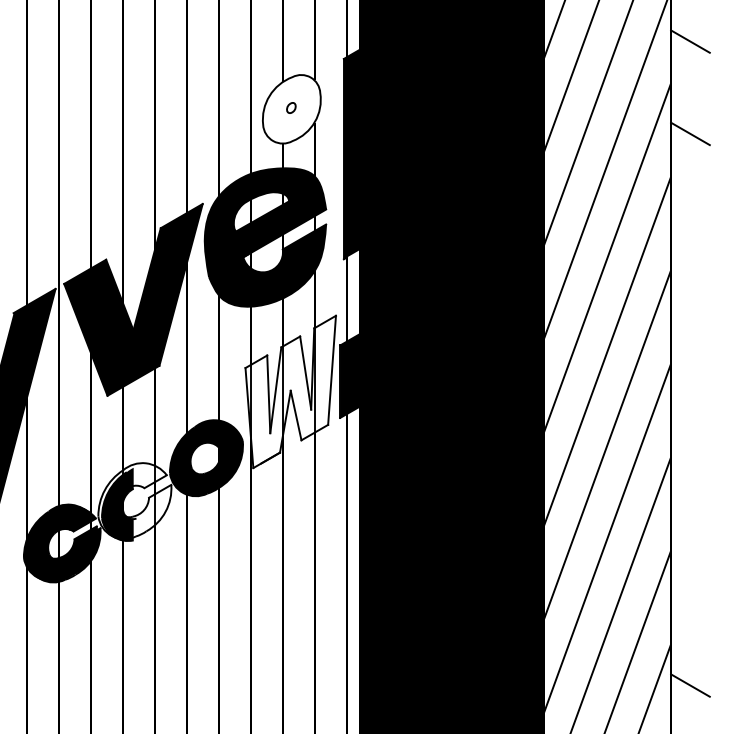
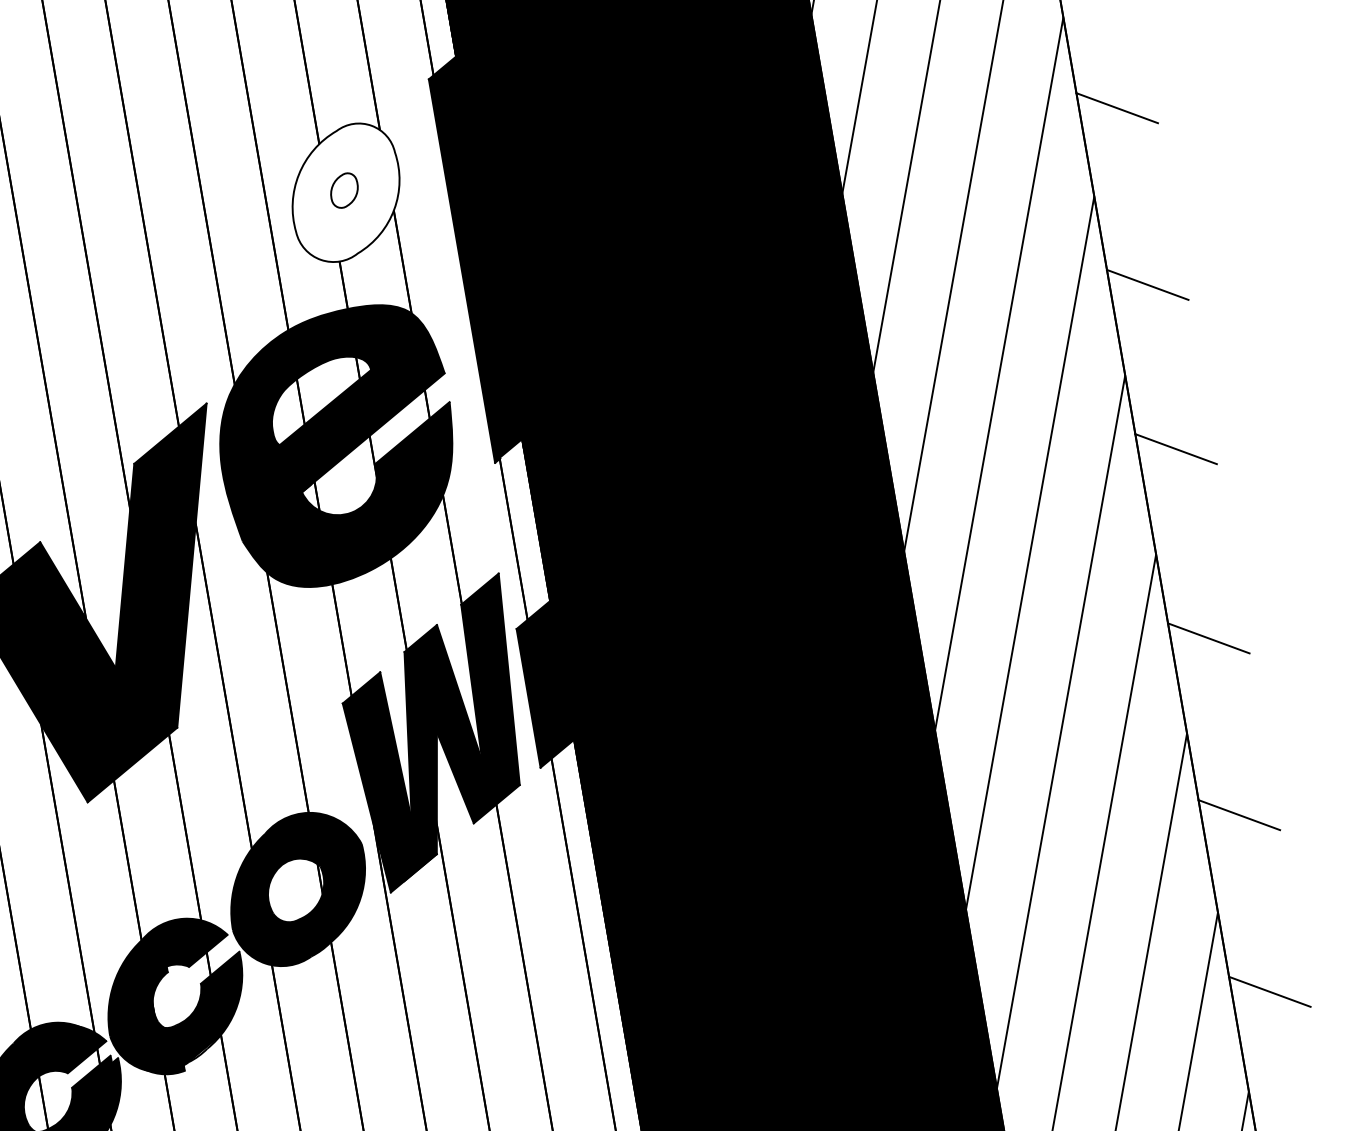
part: (291, 107) -> (344, 189), size x1.67
line: (690, 226) -> (1147, 285), added
line: (690, 311) -> (1175, 448), added
fill: (290, 391) -> (436, 733), added
line: (690, 410) -> (1208, 637), added
fill: (134, 501) -> (174, 995), added
line: (690, 503) -> (1239, 815), added
line: (690, 595) -> (1269, 991), added

